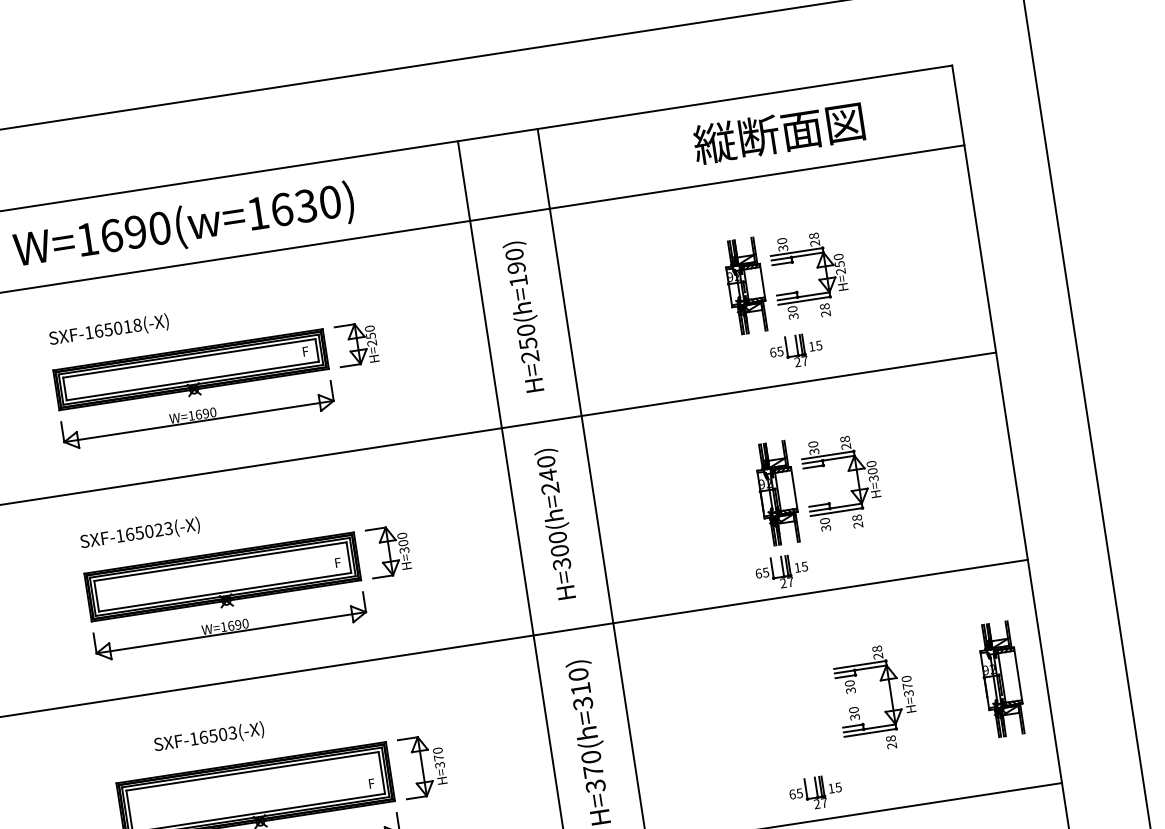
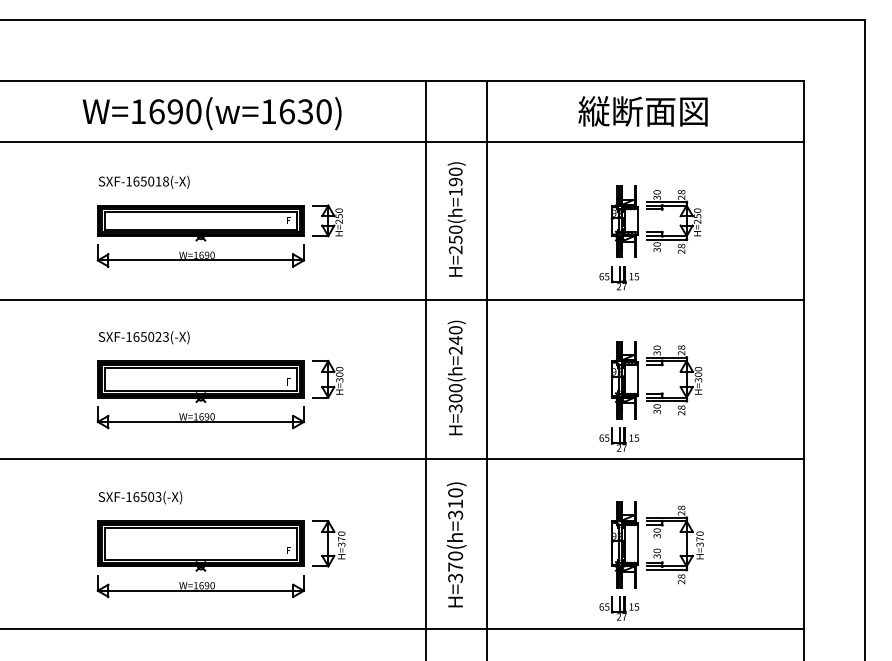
text: (778, 133) -> (642, 111), moved
part: (796, 351) -> (619, 278), moved
part: (1000, 679) -> (624, 544), moved
text: (209, 737) -> (140, 497), moved

